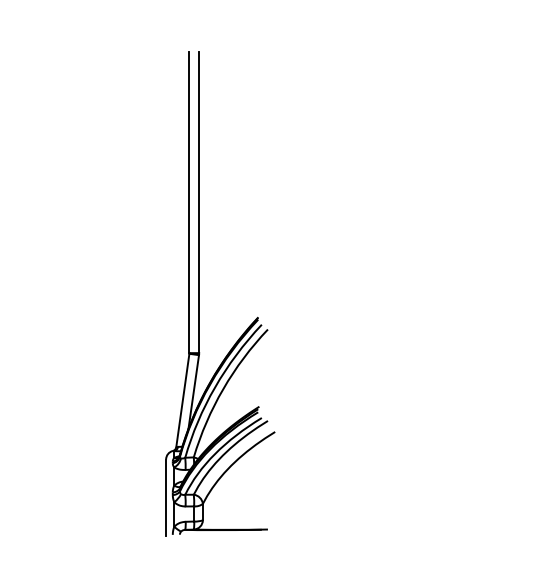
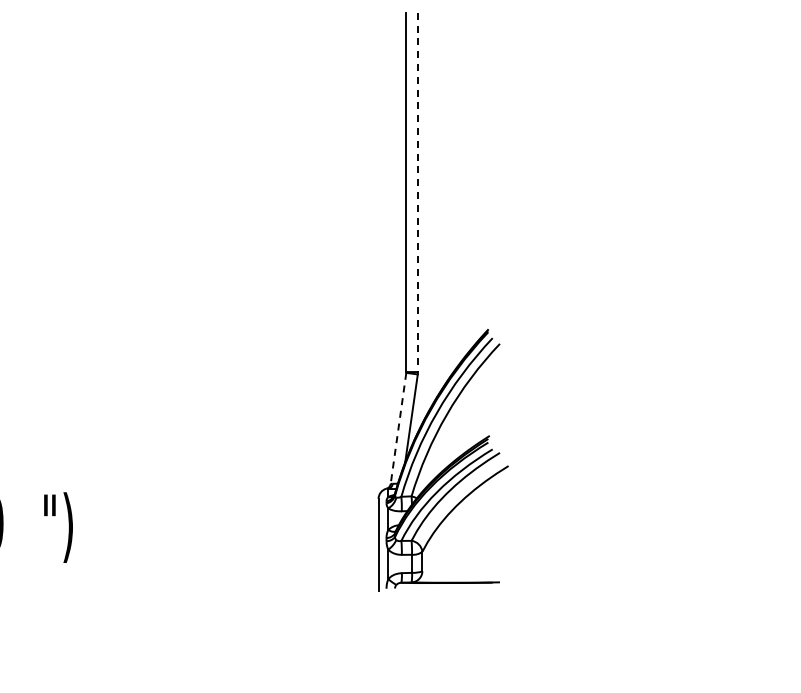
line: (198, 202) -> (417, 192), solid -> dashed
line: (182, 400) -> (398, 428), solid -> dashed

